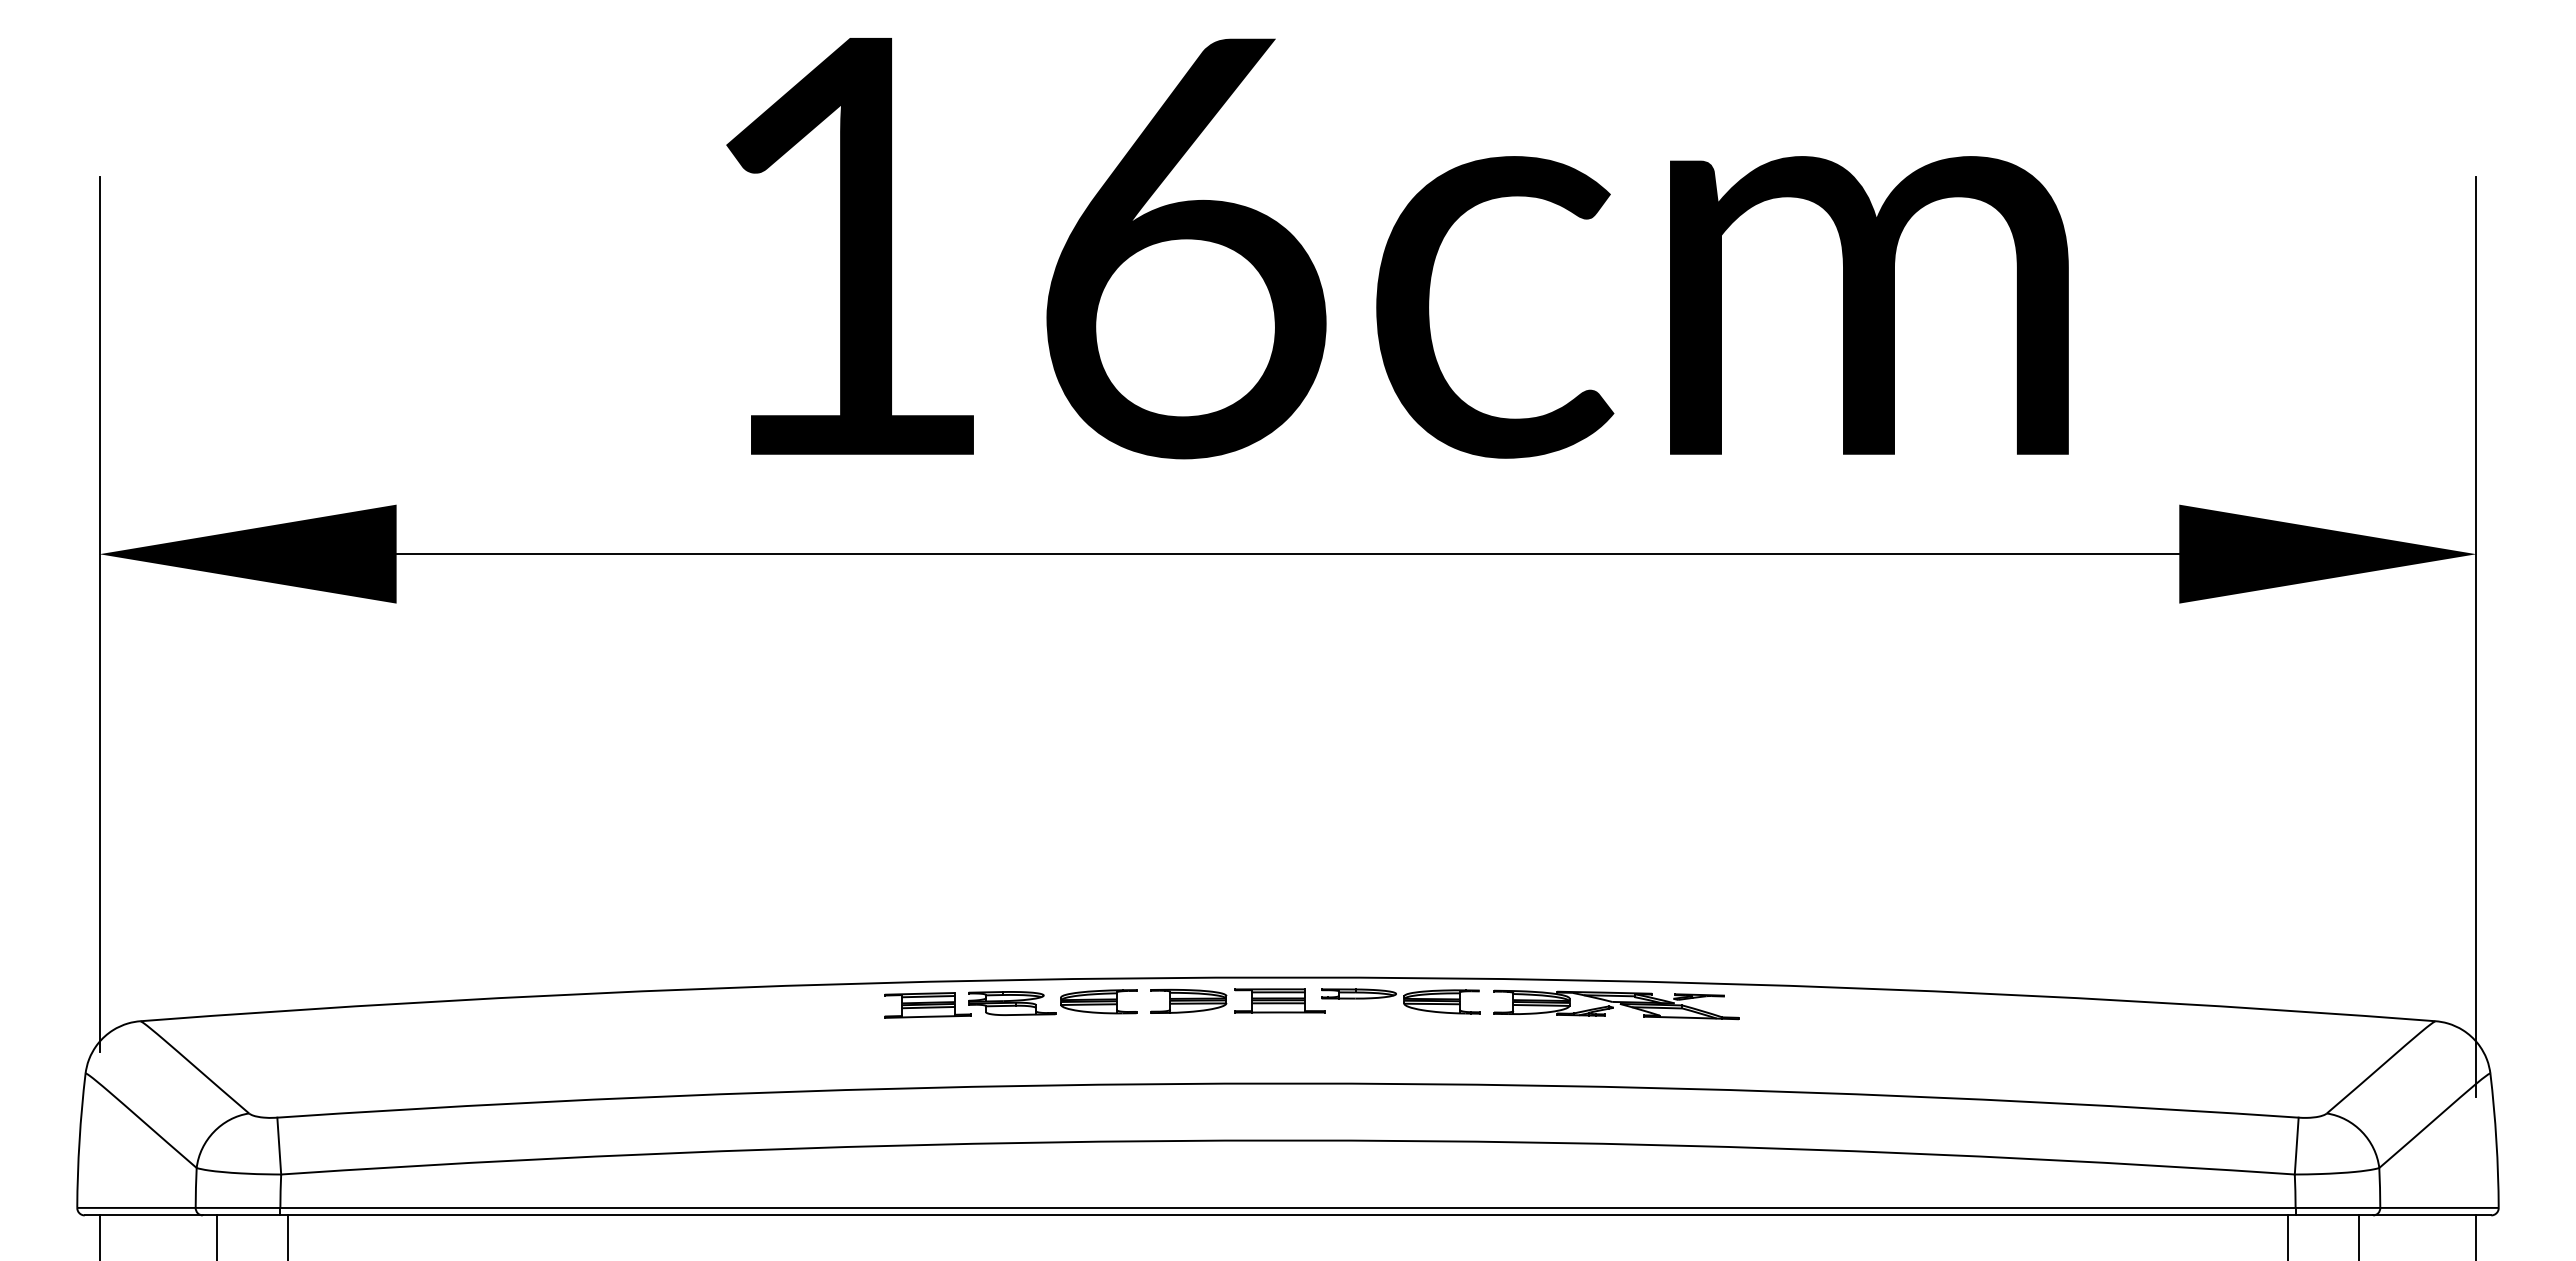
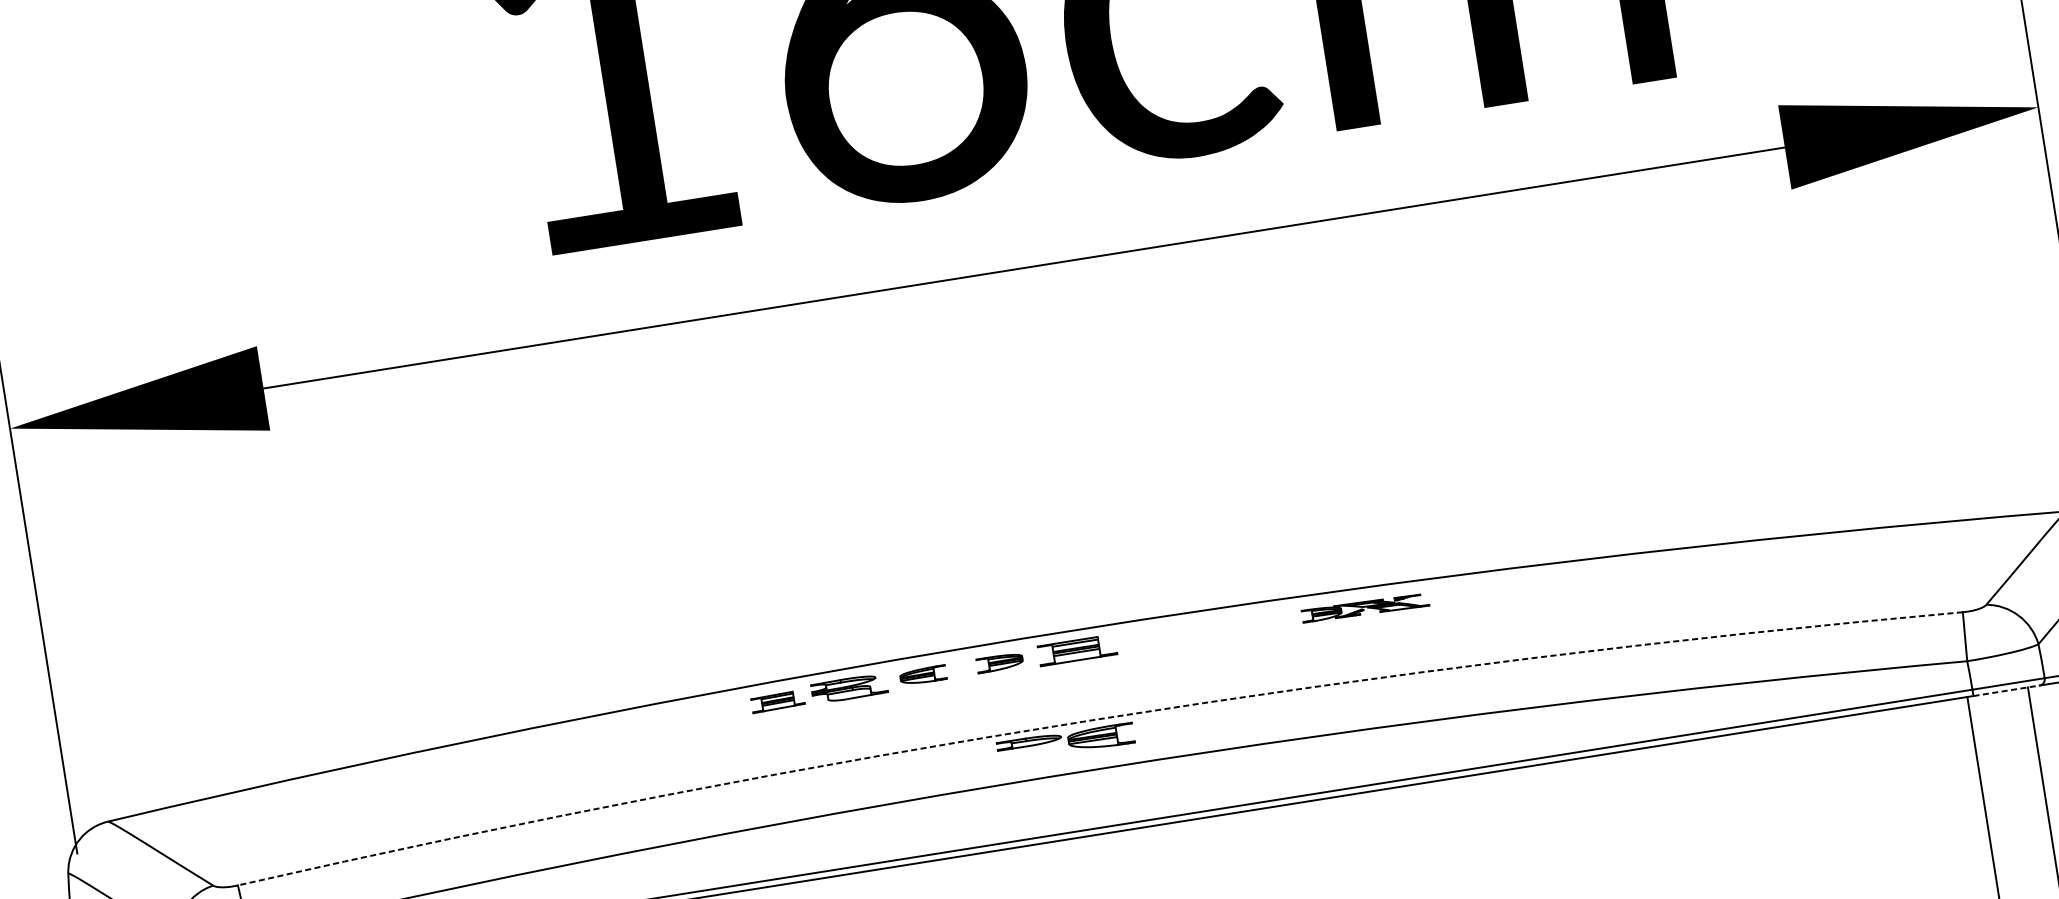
part: (1188, 1000) -> (999, 662), size x0.7
part: (1098, 1001) -> (922, 675), size x0.7
part: (1400, 1001) -> (1065, 742), moved
part: (1616, 1004) -> (1365, 607), size x0.6
part: (927, 1005) -> (777, 701), size x0.7
arc: (1287, 1083) -> (1095, 719), solid -> dashed
line: (2334, 1215) -> (2006, 690), solid -> dashed

